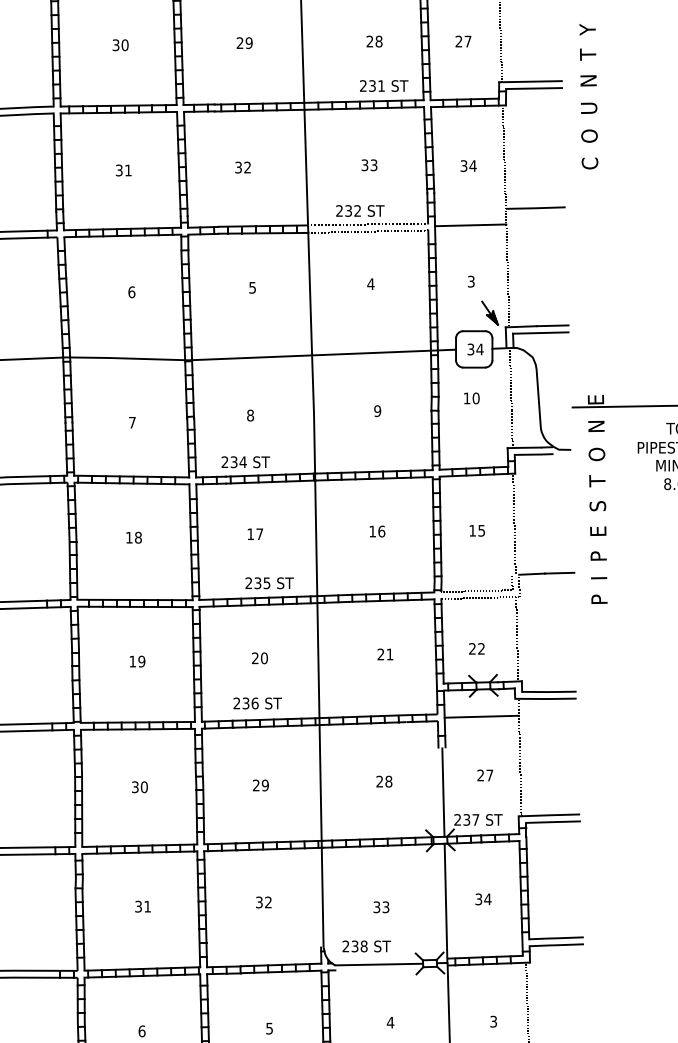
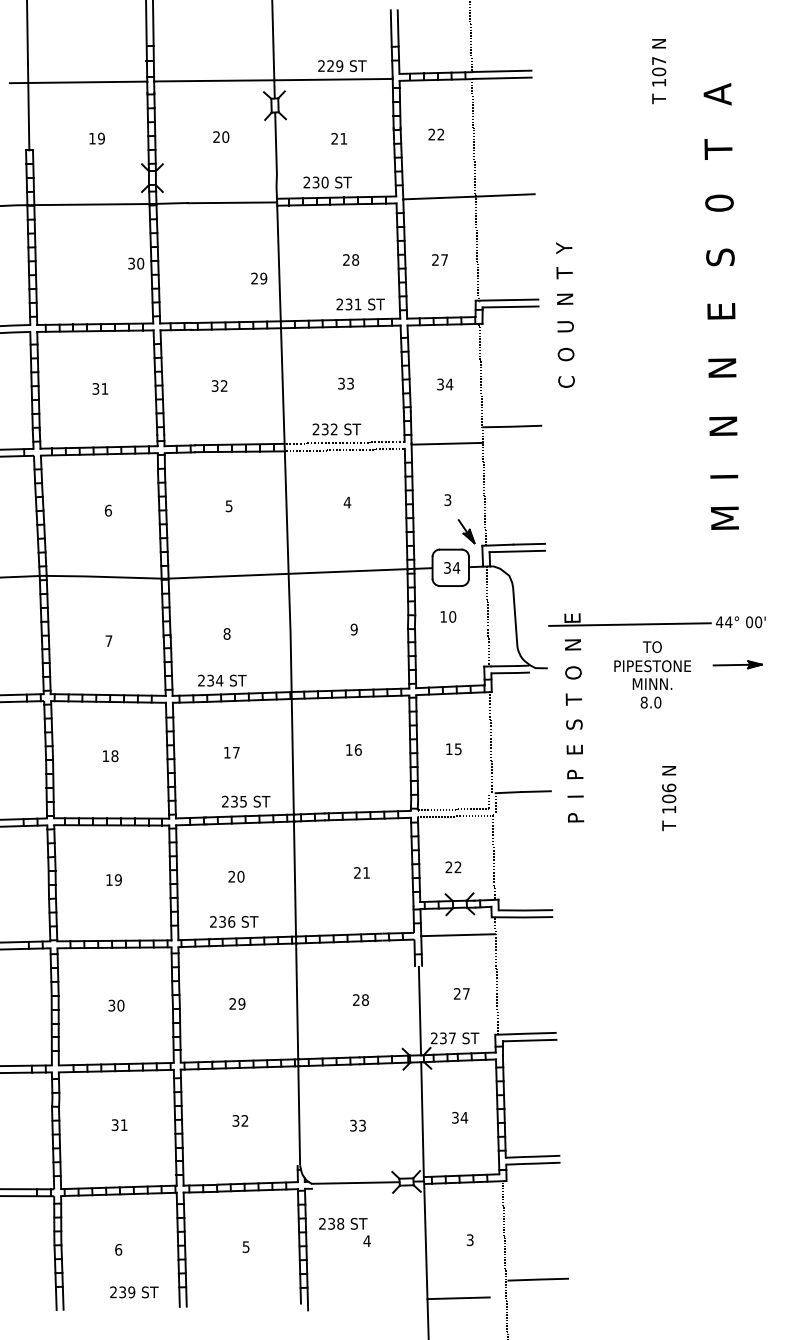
text: (244, 43) -> (259, 278), moved
text: (120, 45) -> (136, 263), moved
text: (366, 946) -> (343, 1223), moved

